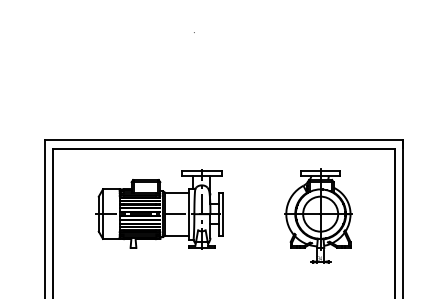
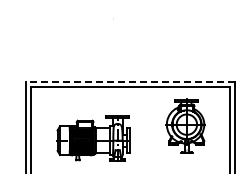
line: (222, 140) -> (129, 81), solid -> dashed
part: (160, 210) -> (93, 138), moved

